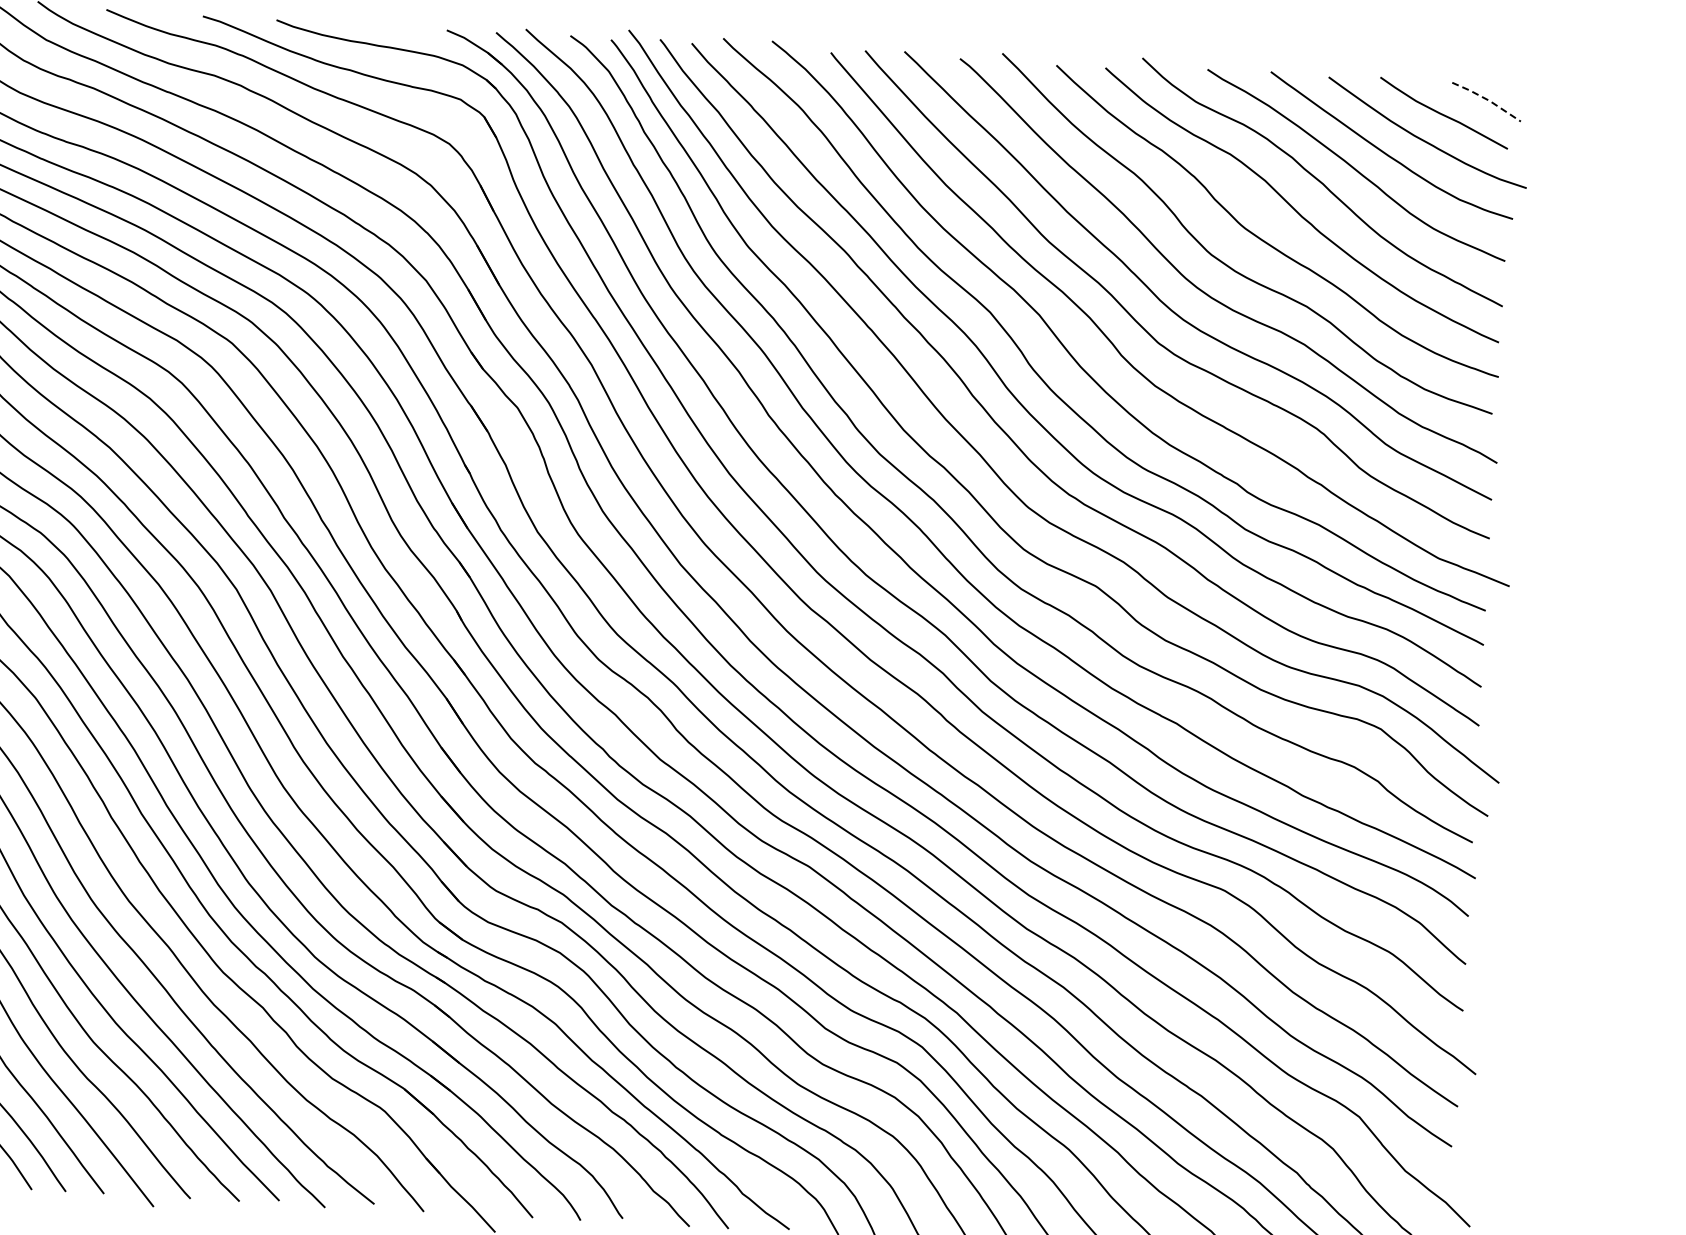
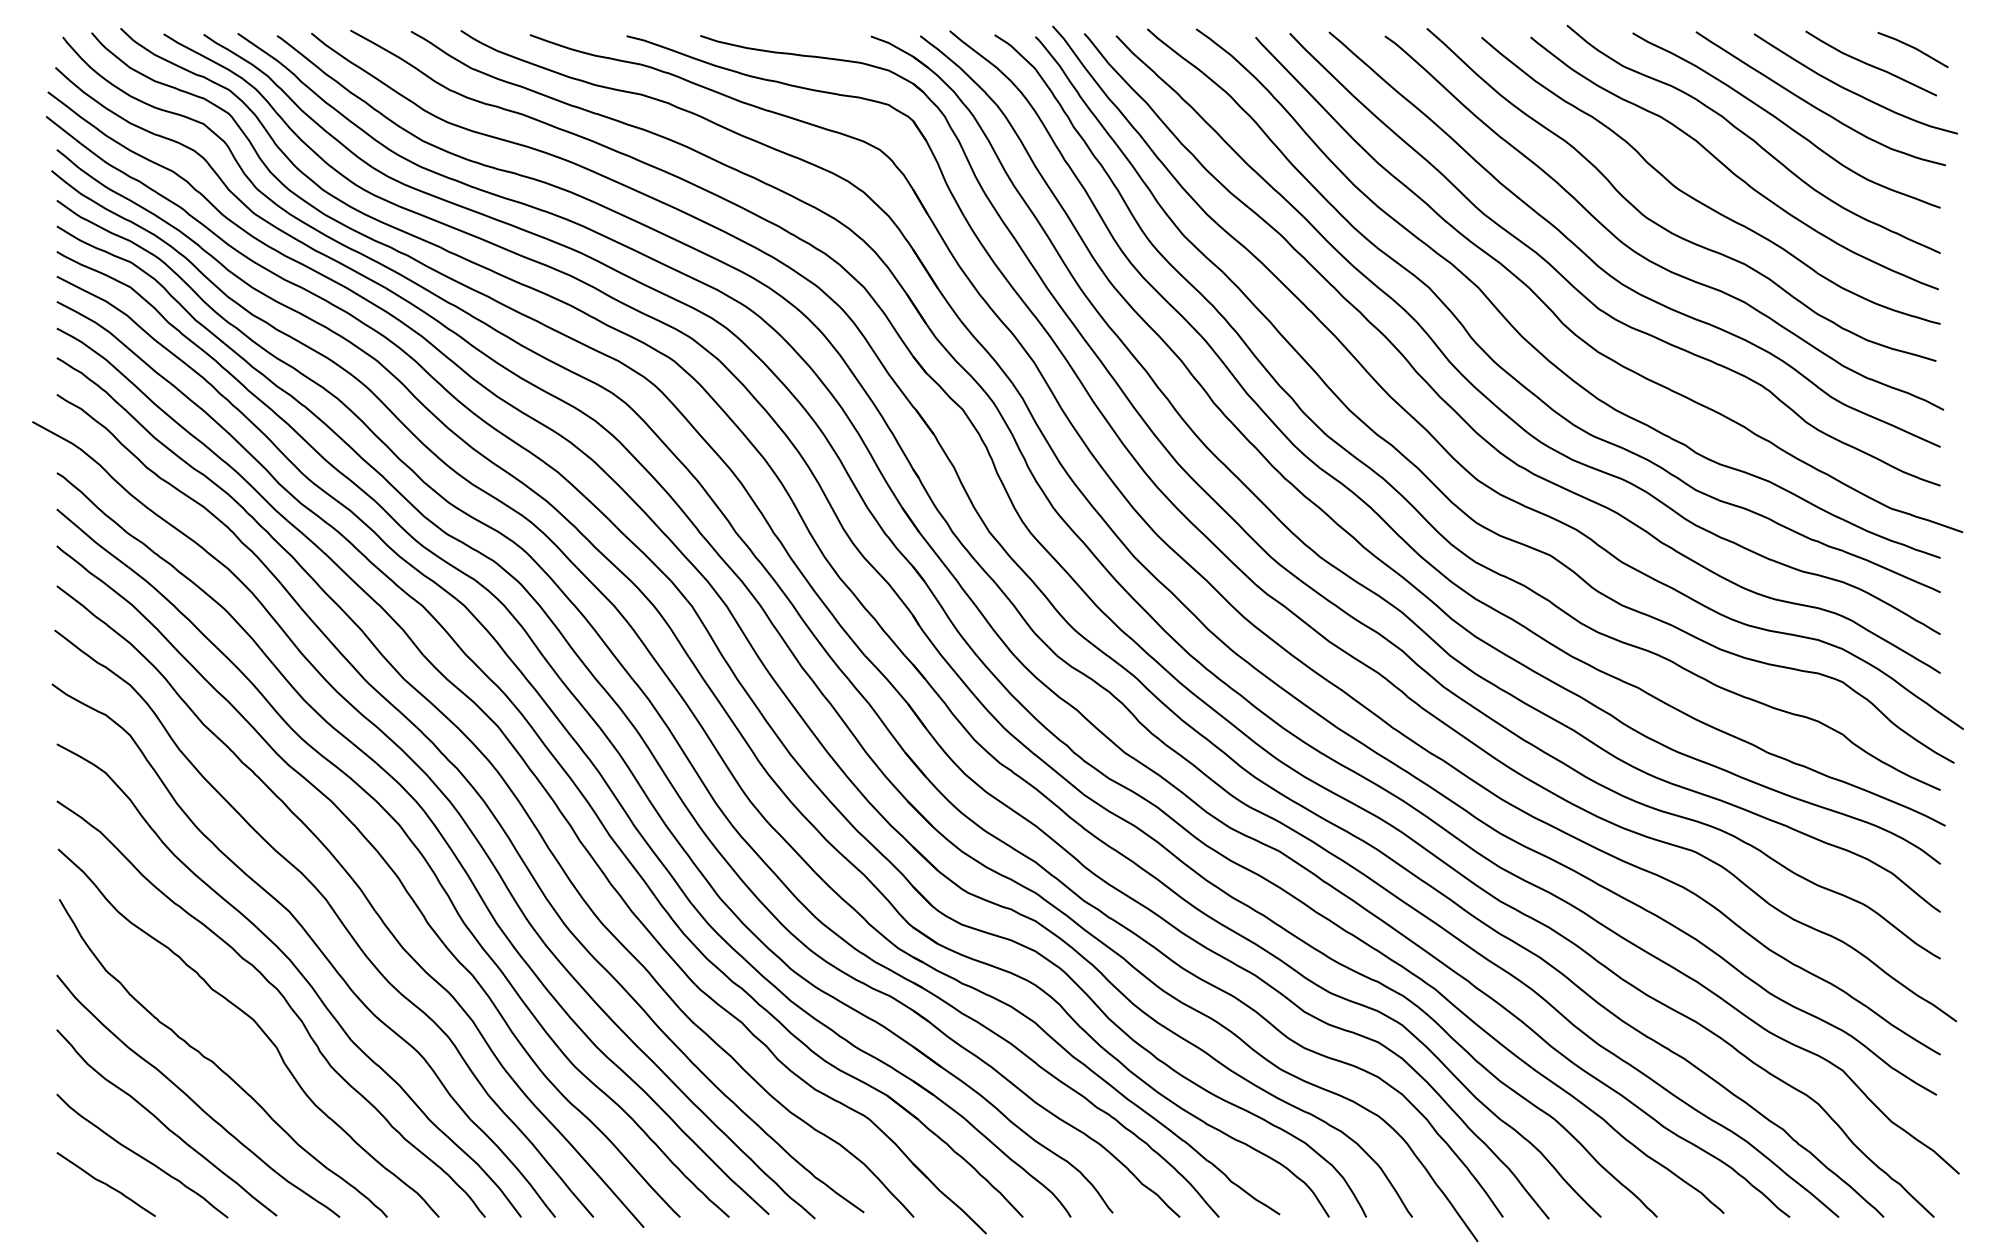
line: (1488, 99) -> (1914, 47), dashed -> solid

